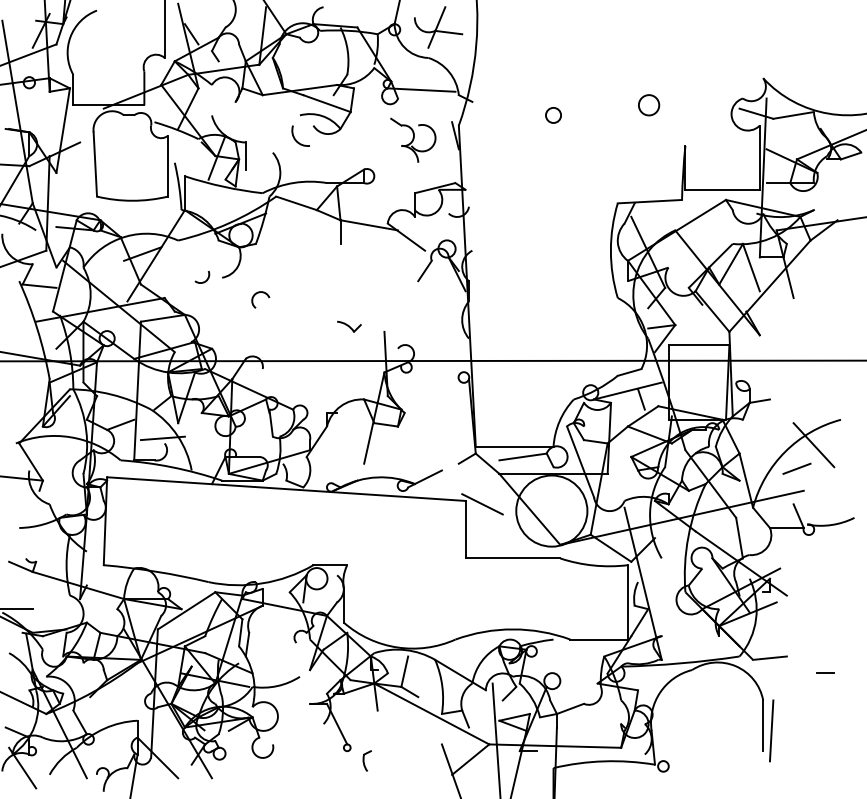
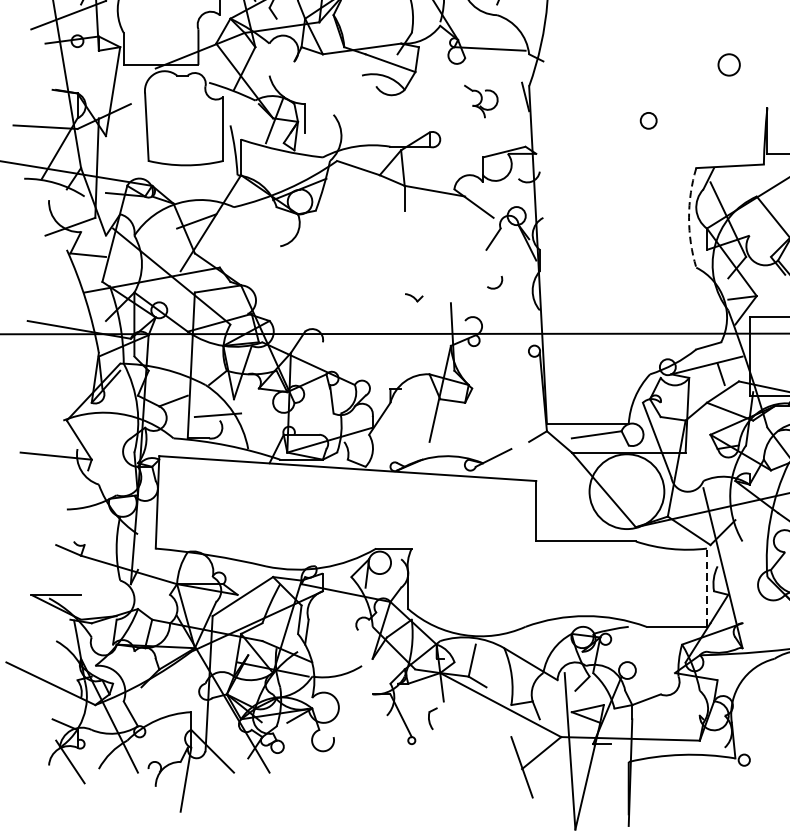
circle: (553, 115) -> (648, 120), moved
arc: (296, 139) -> (358, 100), removed
part: (413, 139) -> (481, 100), size x0.7
arc: (610, 250) -> (688, 217), solid -> dashed
arc: (206, 279) -> (499, 284), moved
arc: (259, 293) -> (319, 262), removed
part: (349, 326) -> (414, 297), size x0.7
line: (482, 504) -> (554, 484), removed
line: (627, 601) -> (706, 586), solid -> dashed
part: (366, 760) -> (432, 718), moved

